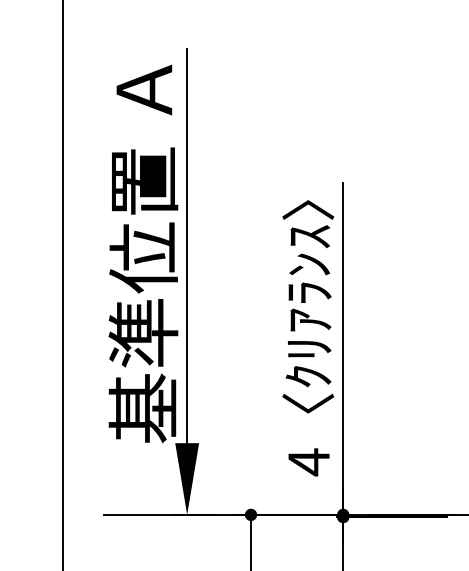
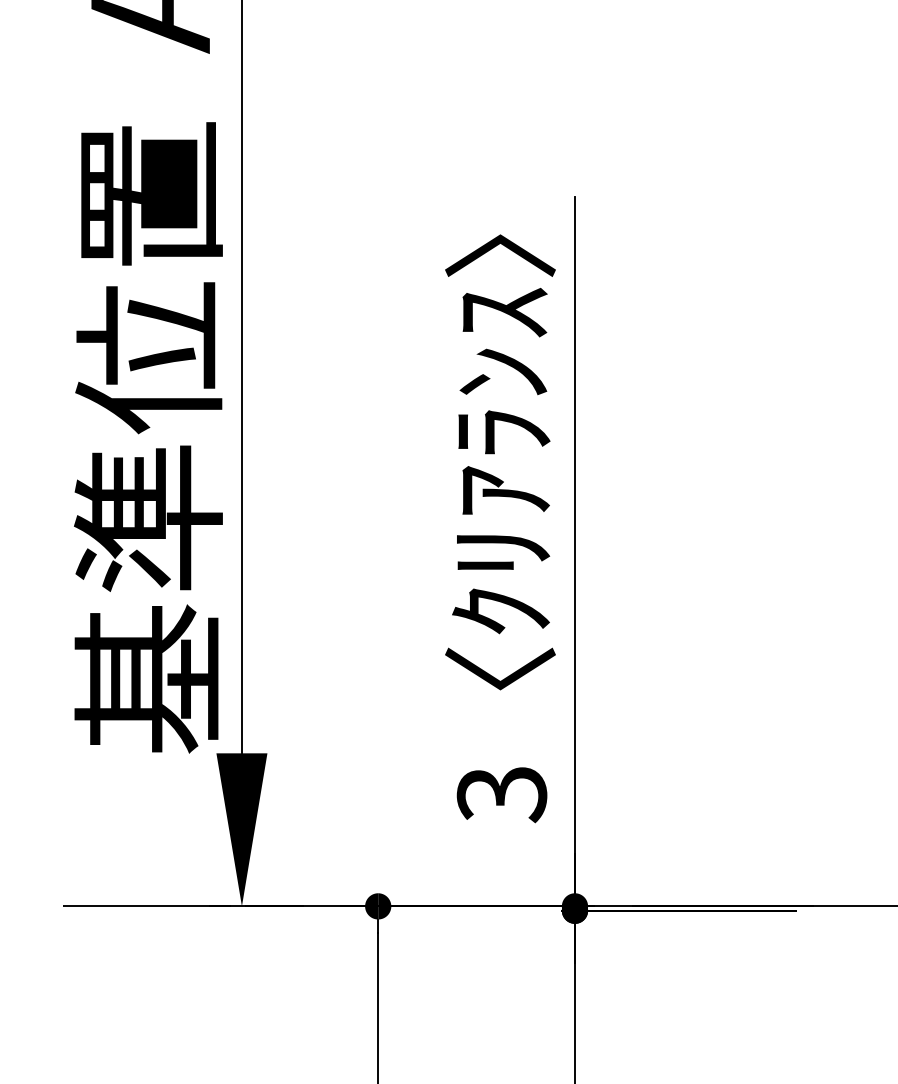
text: (308, 462) -> (500, 794), 4 -> 3

